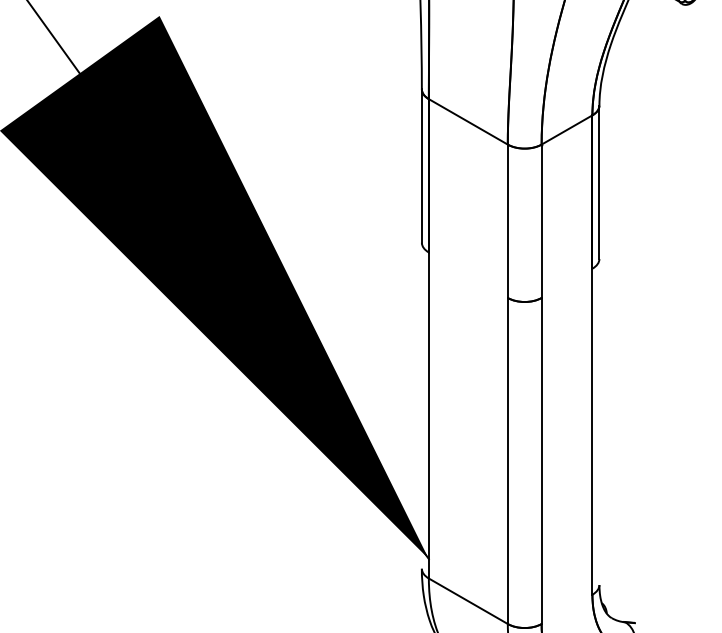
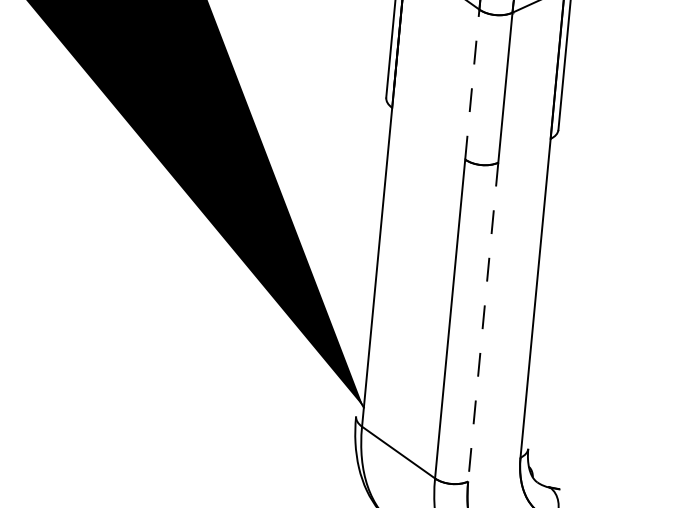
line: (507, 221) -> (471, 84), solid -> dashed
line: (541, 461) -> (483, 322), solid -> dashed

